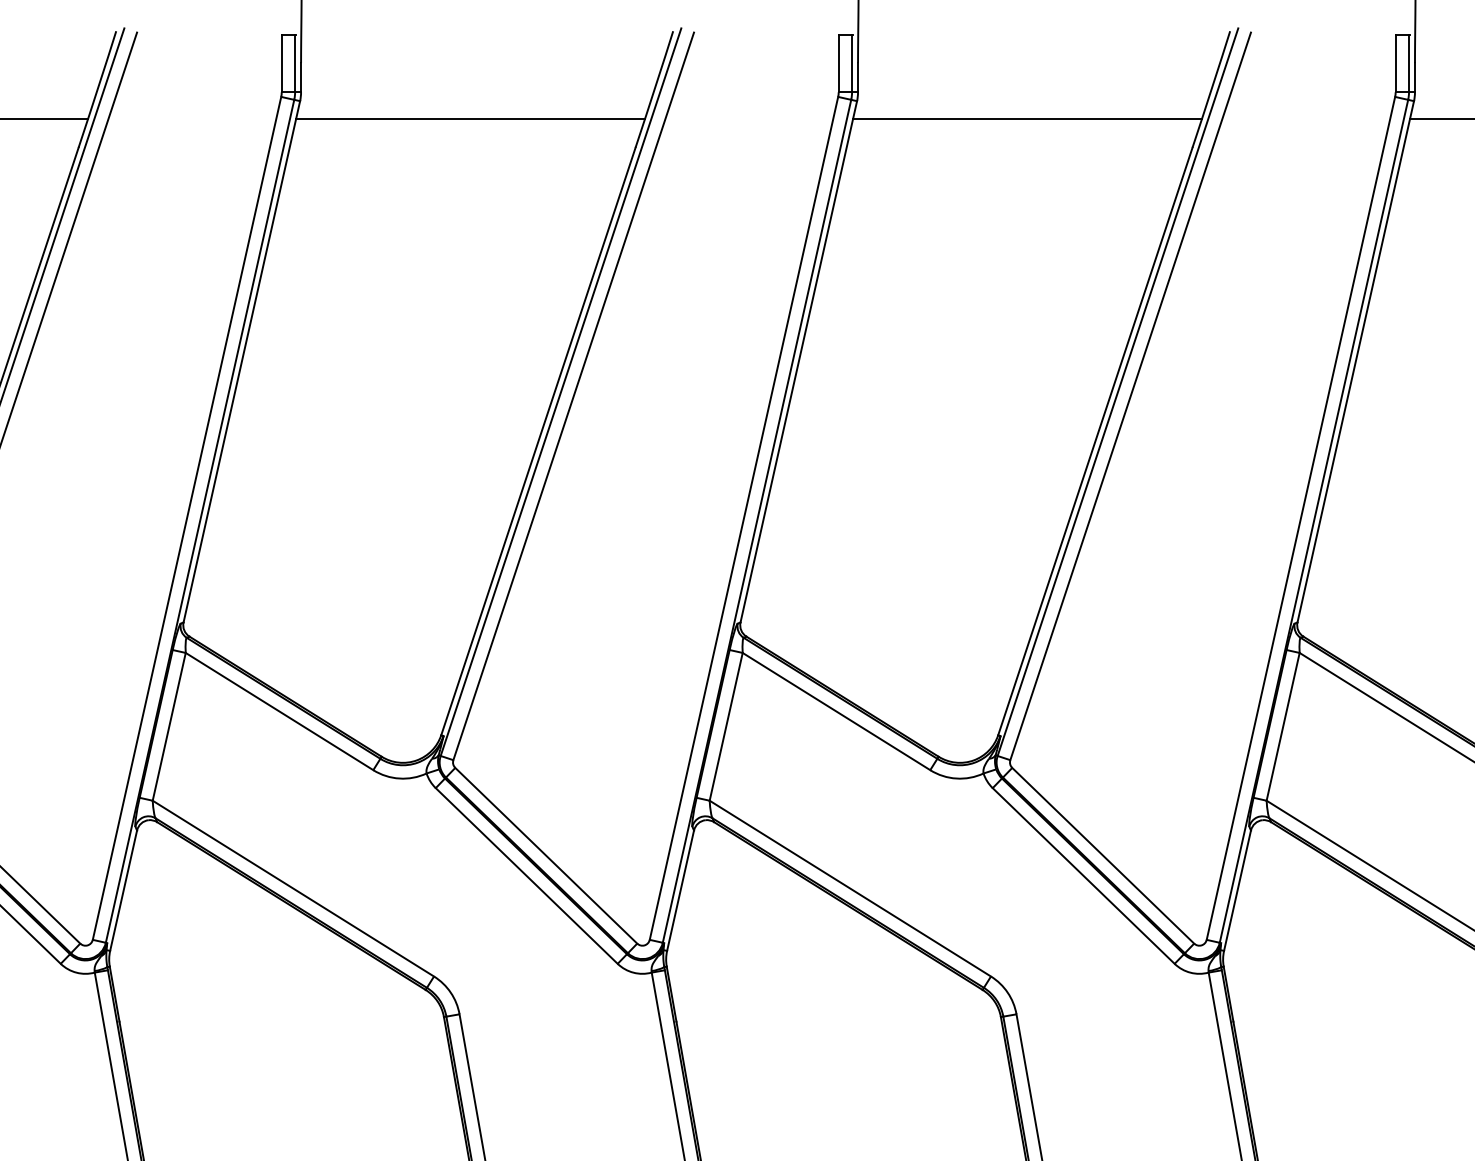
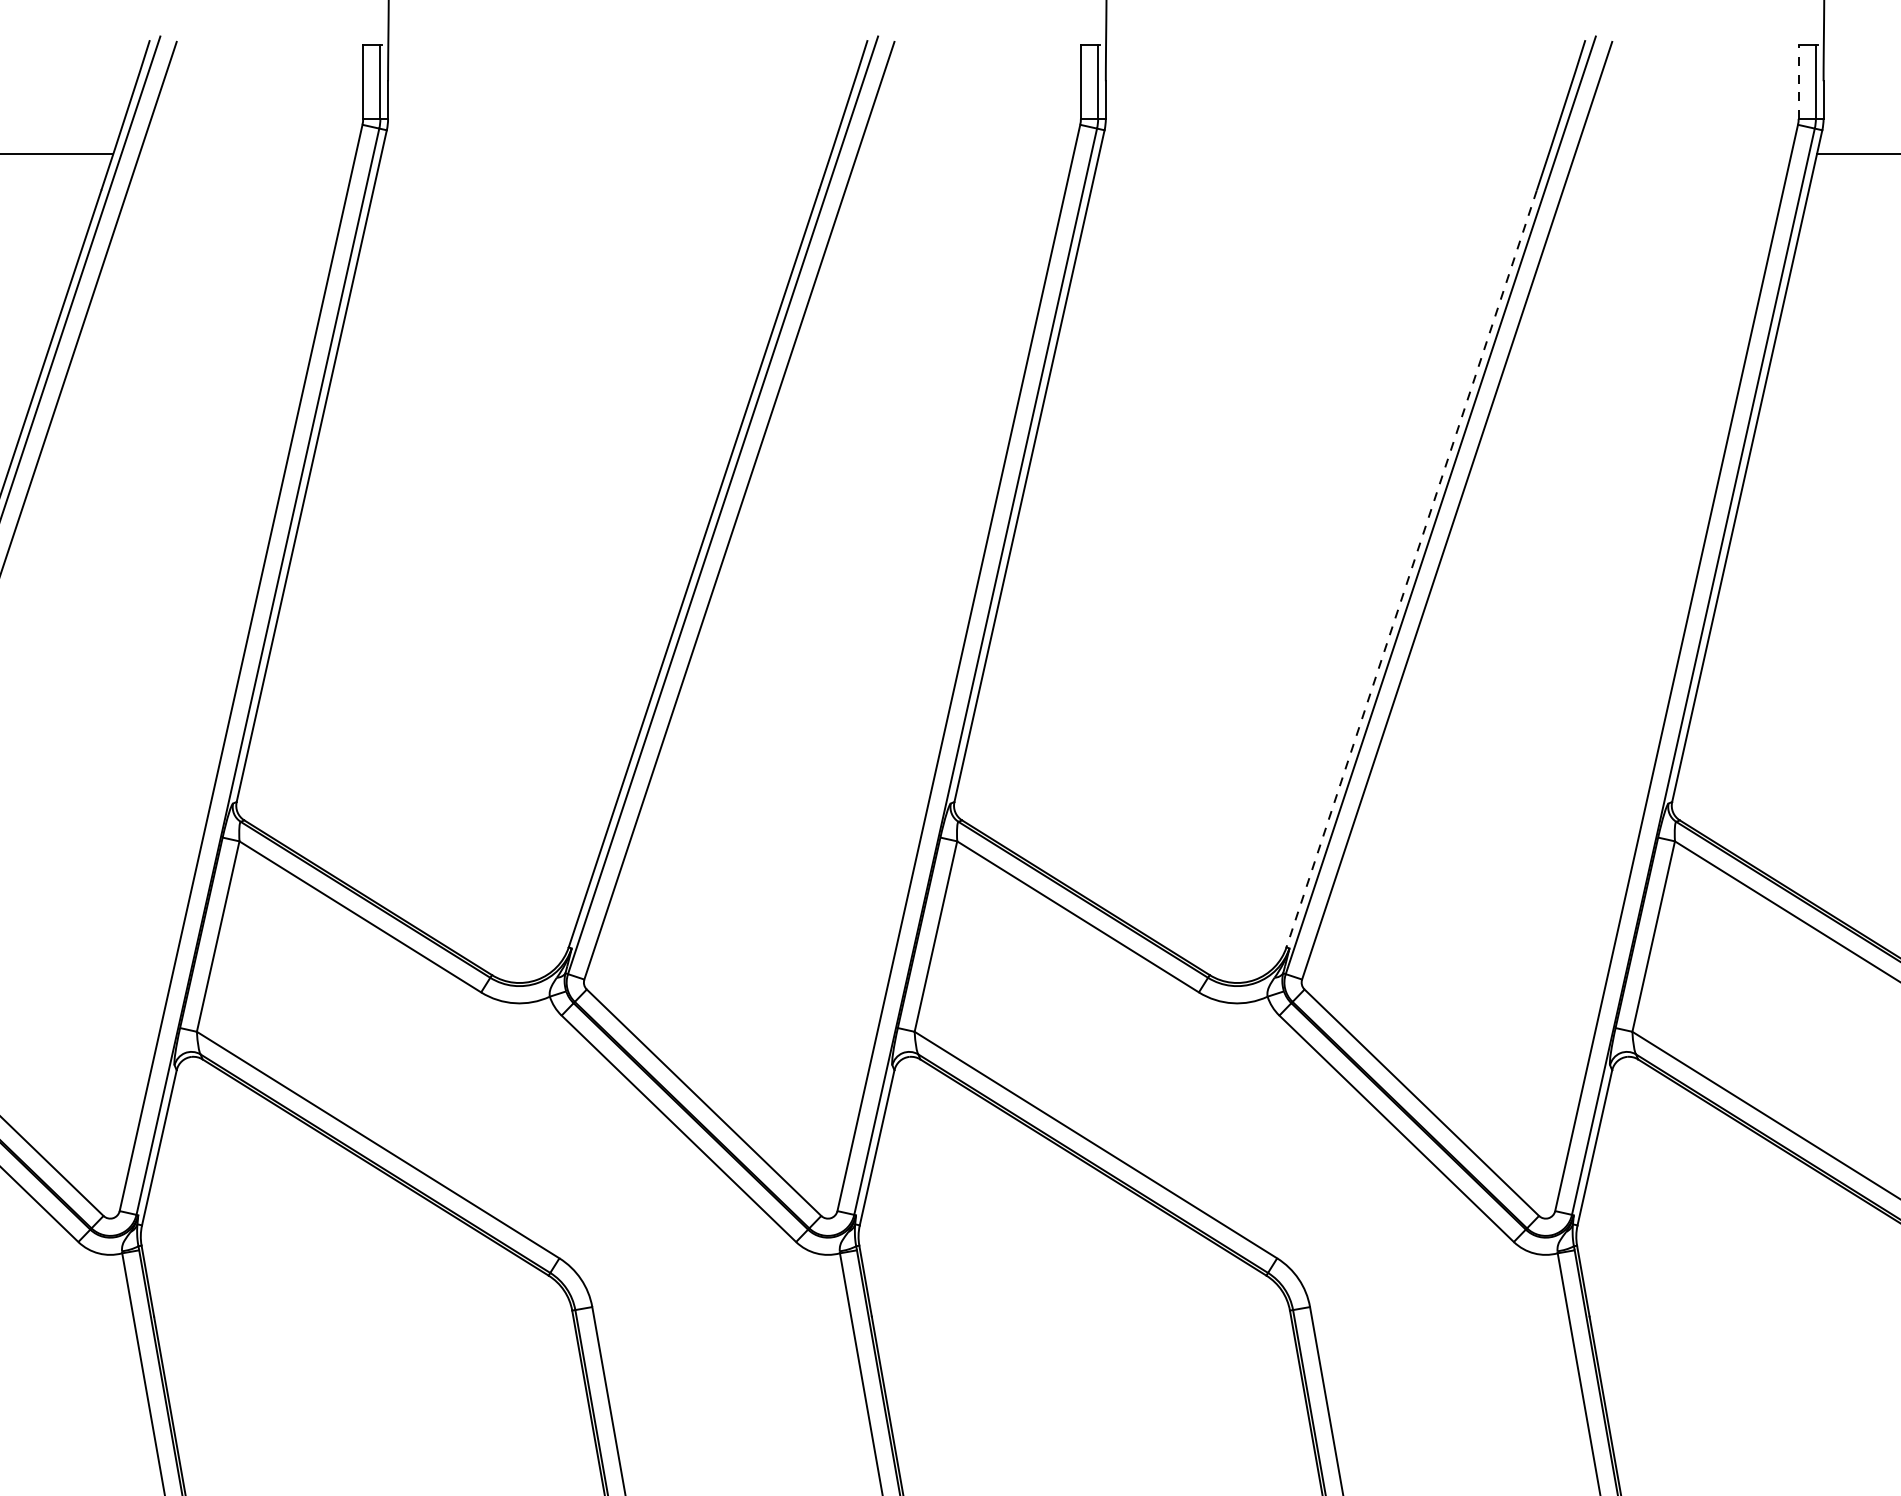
line: (1395, 63) -> (1798, 81), solid -> dashed
line: (470, 119) -> (606, 153), removed
line: (1026, 119) -> (1322, 153), removed
line: (1095, 442) -> (1411, 570), solid -> dashed

